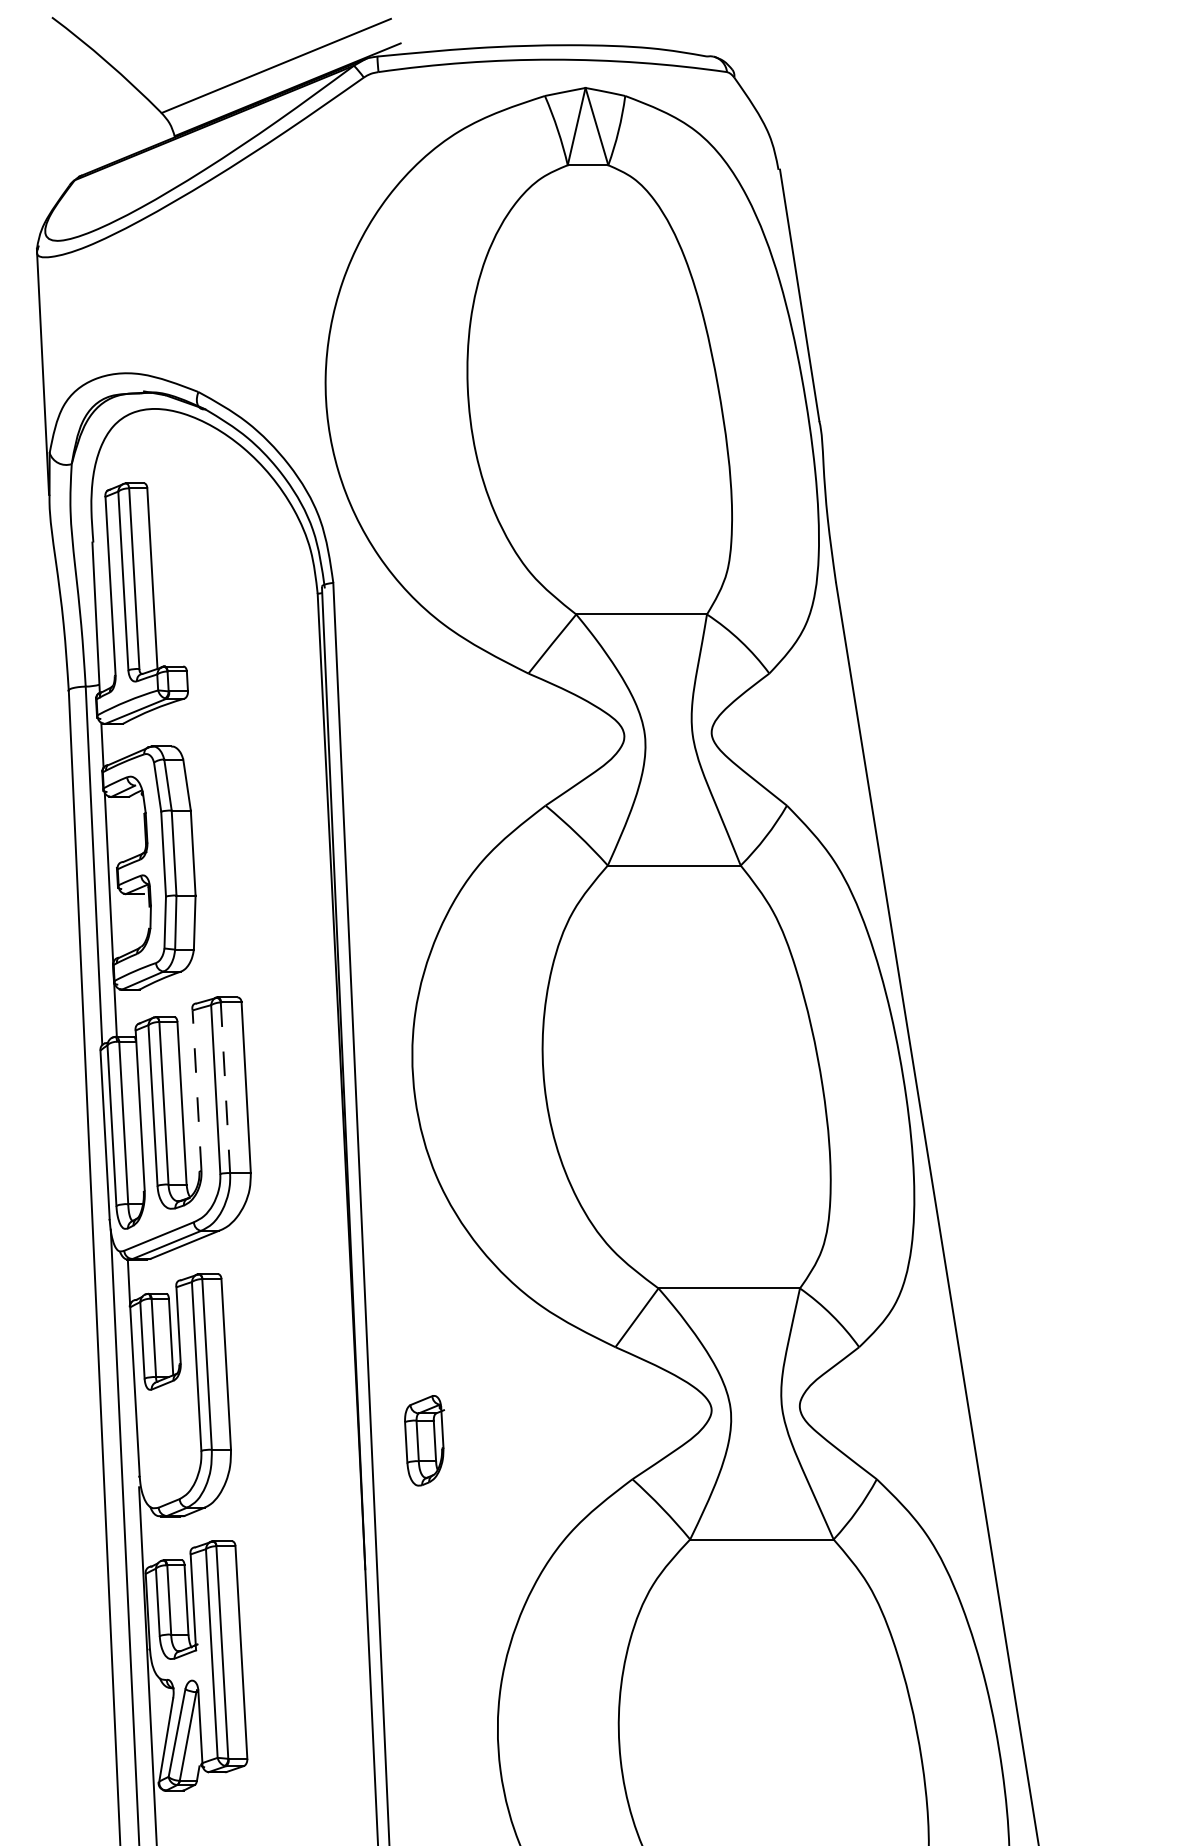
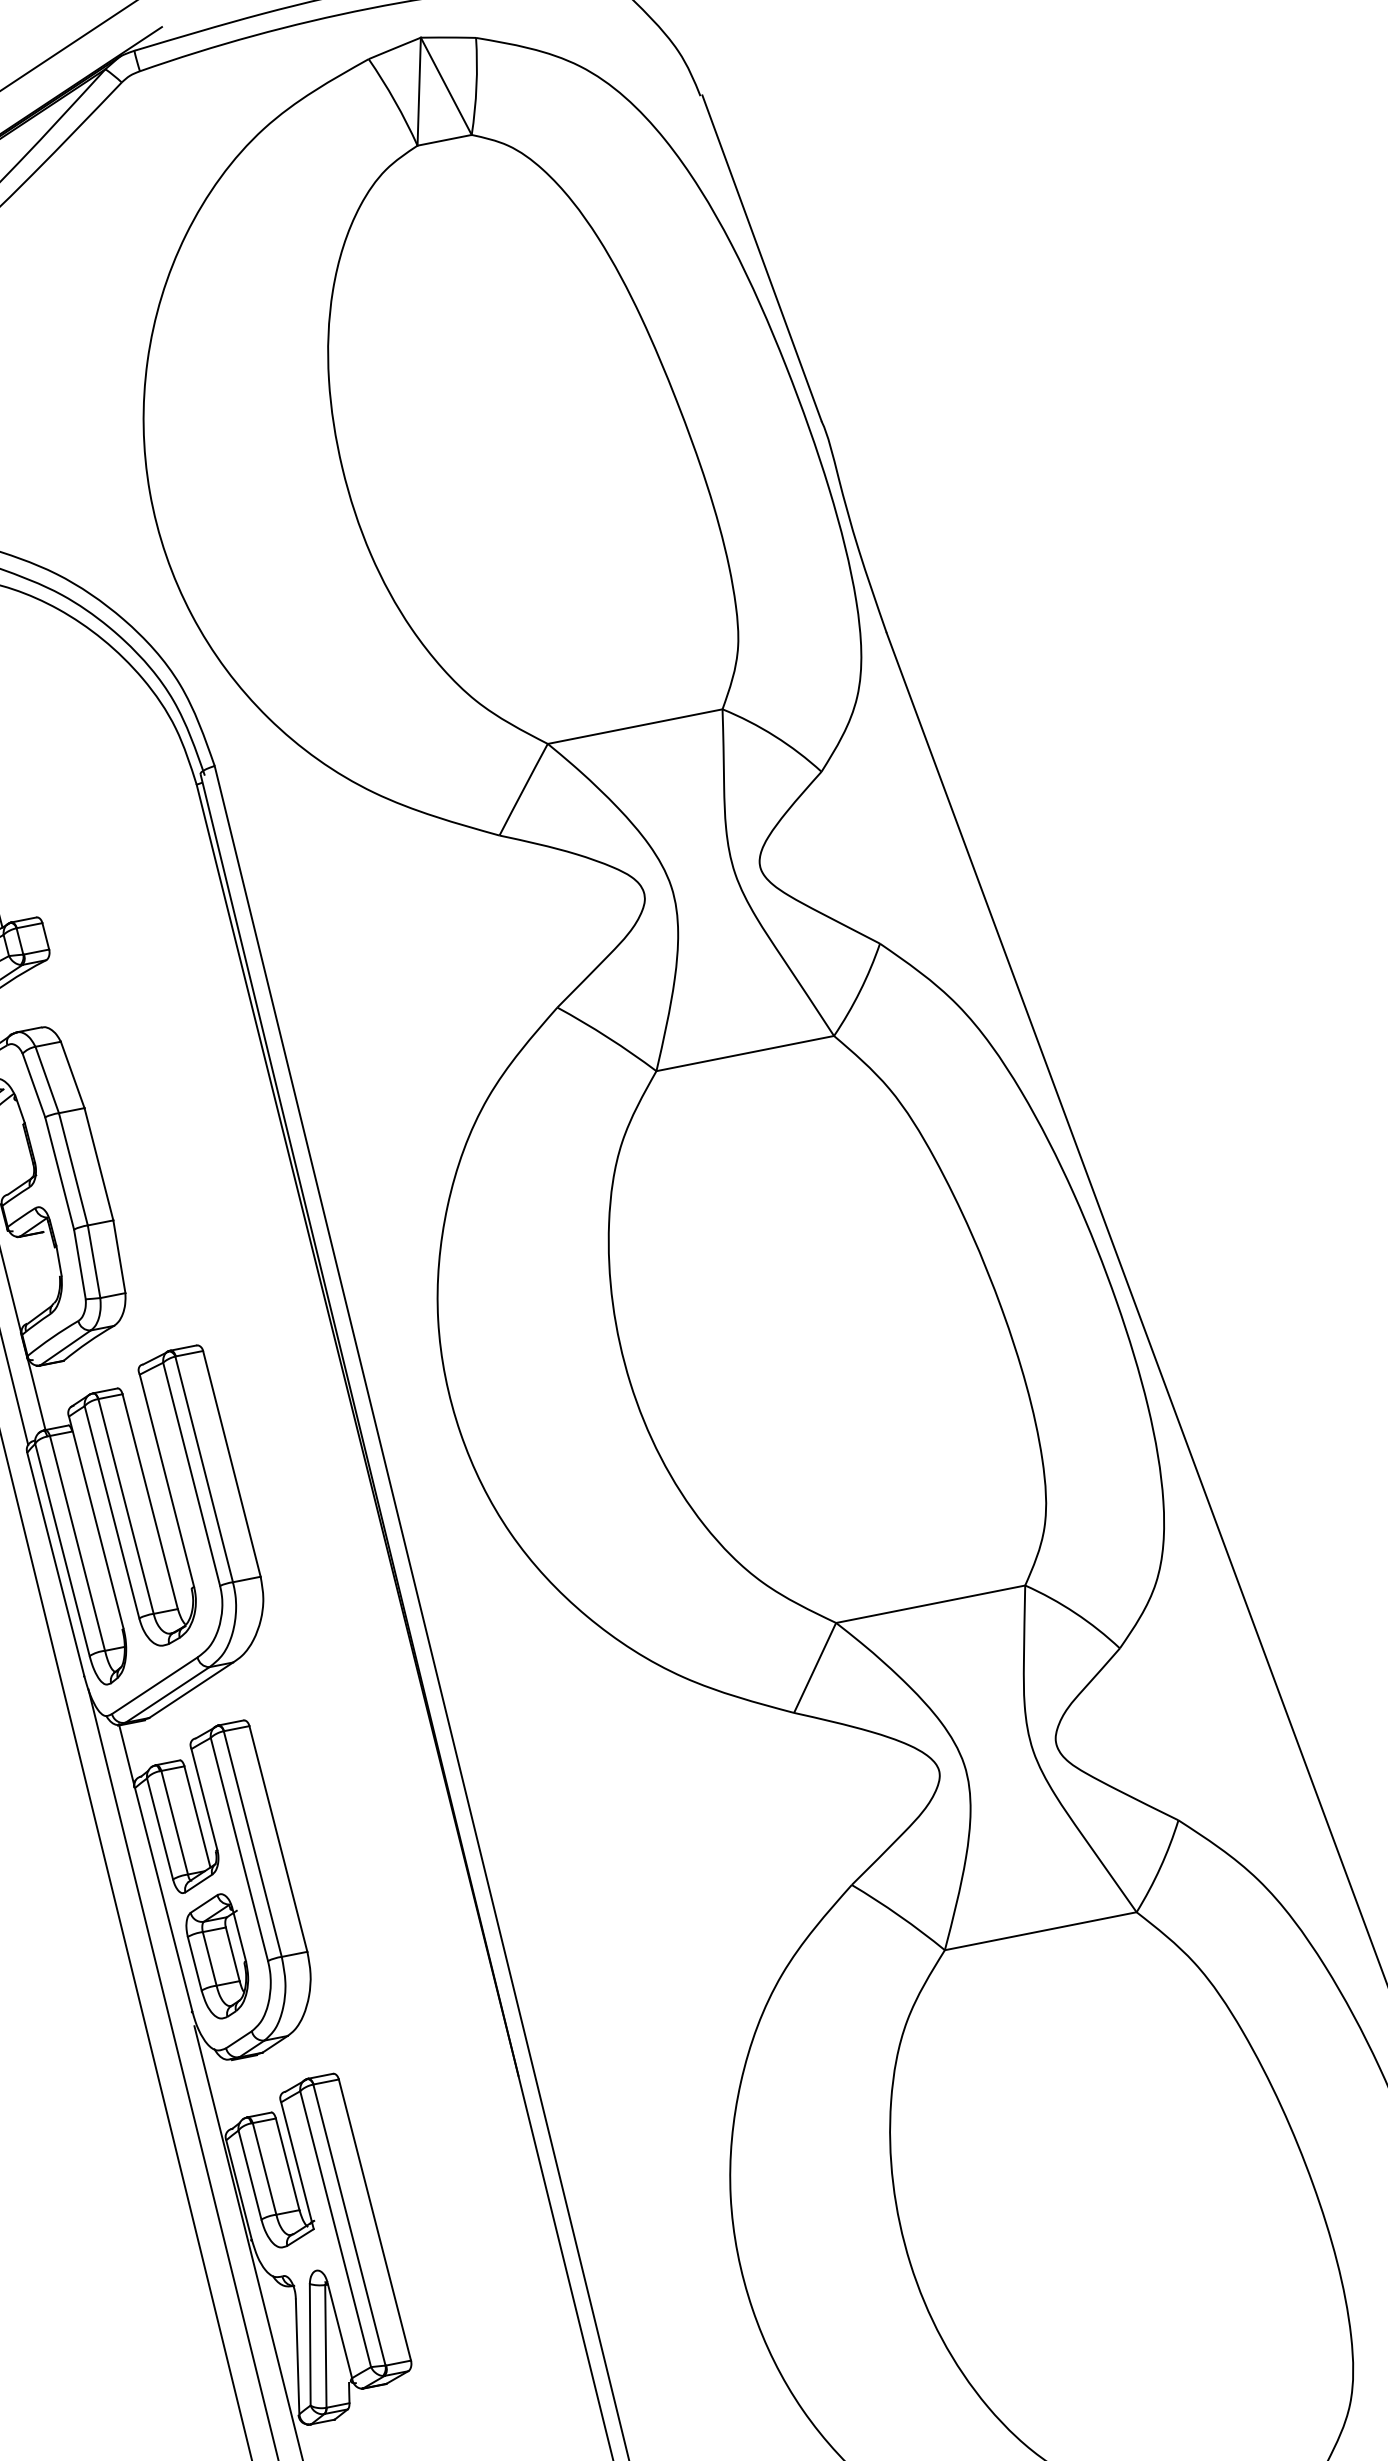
line: (225, 1088) -> (204, 1470), dashed -> solid
line: (197, 1090) -> (167, 1480), dashed -> solid
part: (424, 1440) -> (218, 1956), moved

